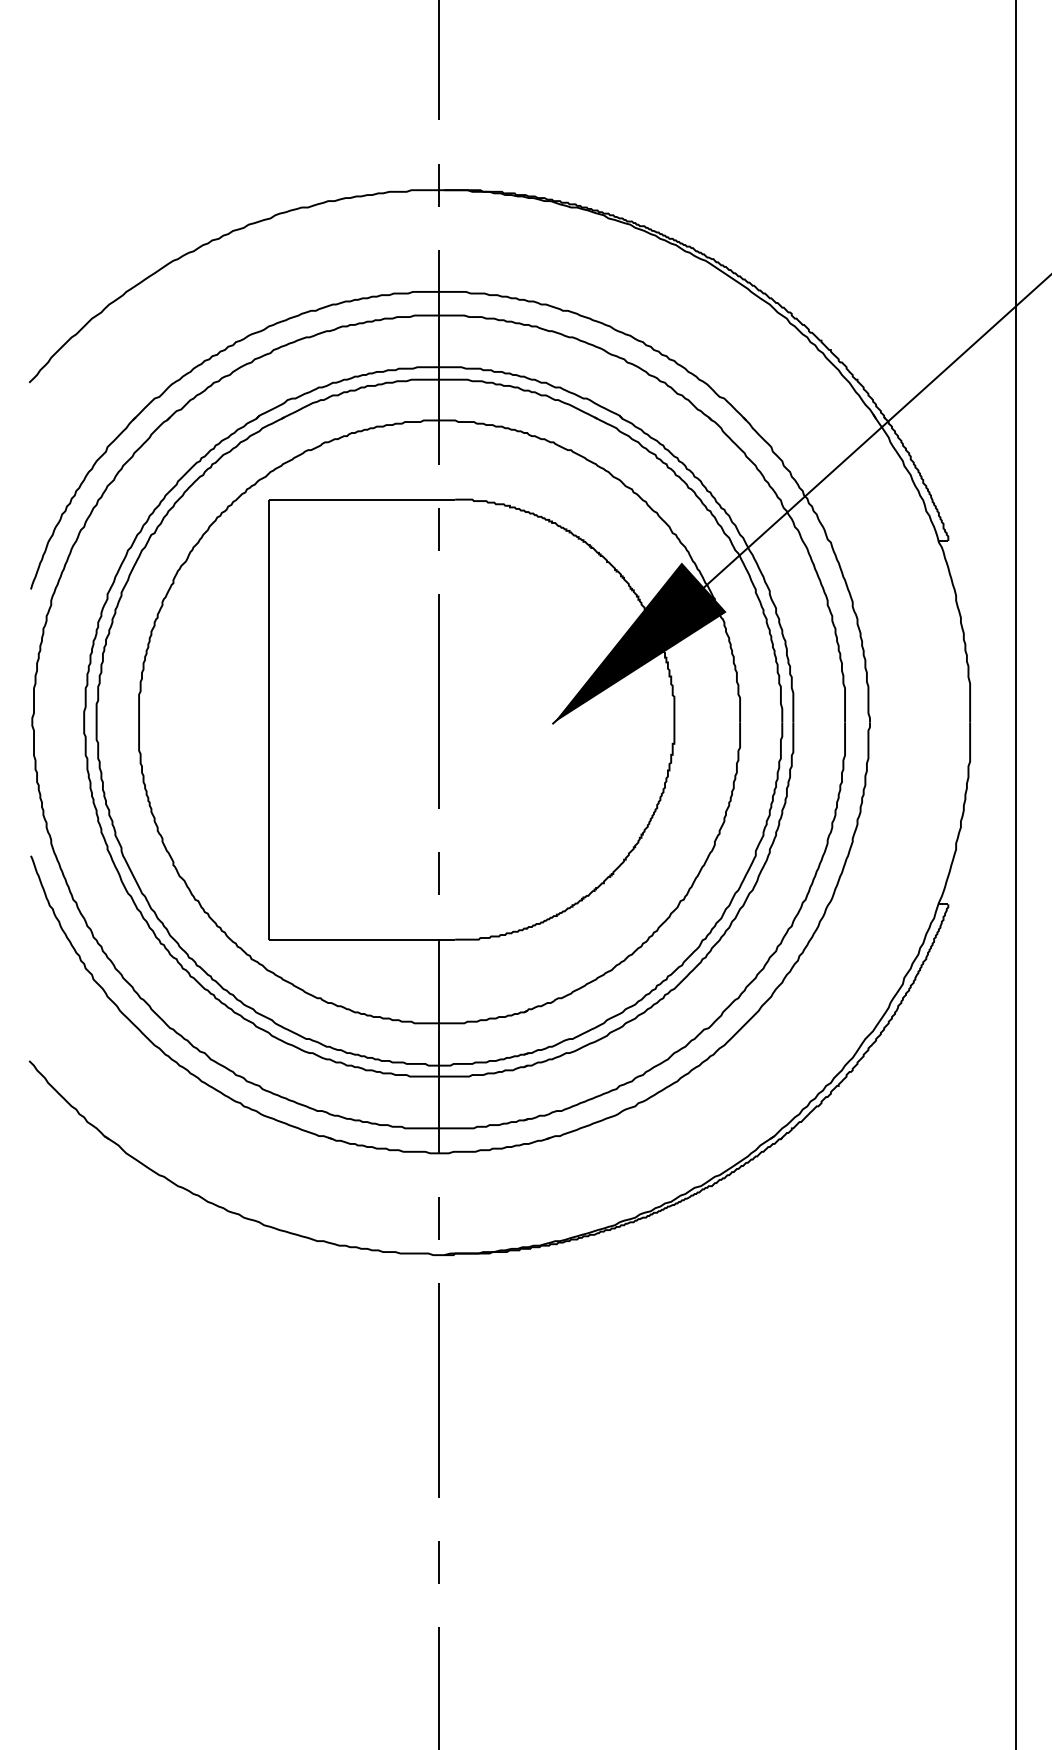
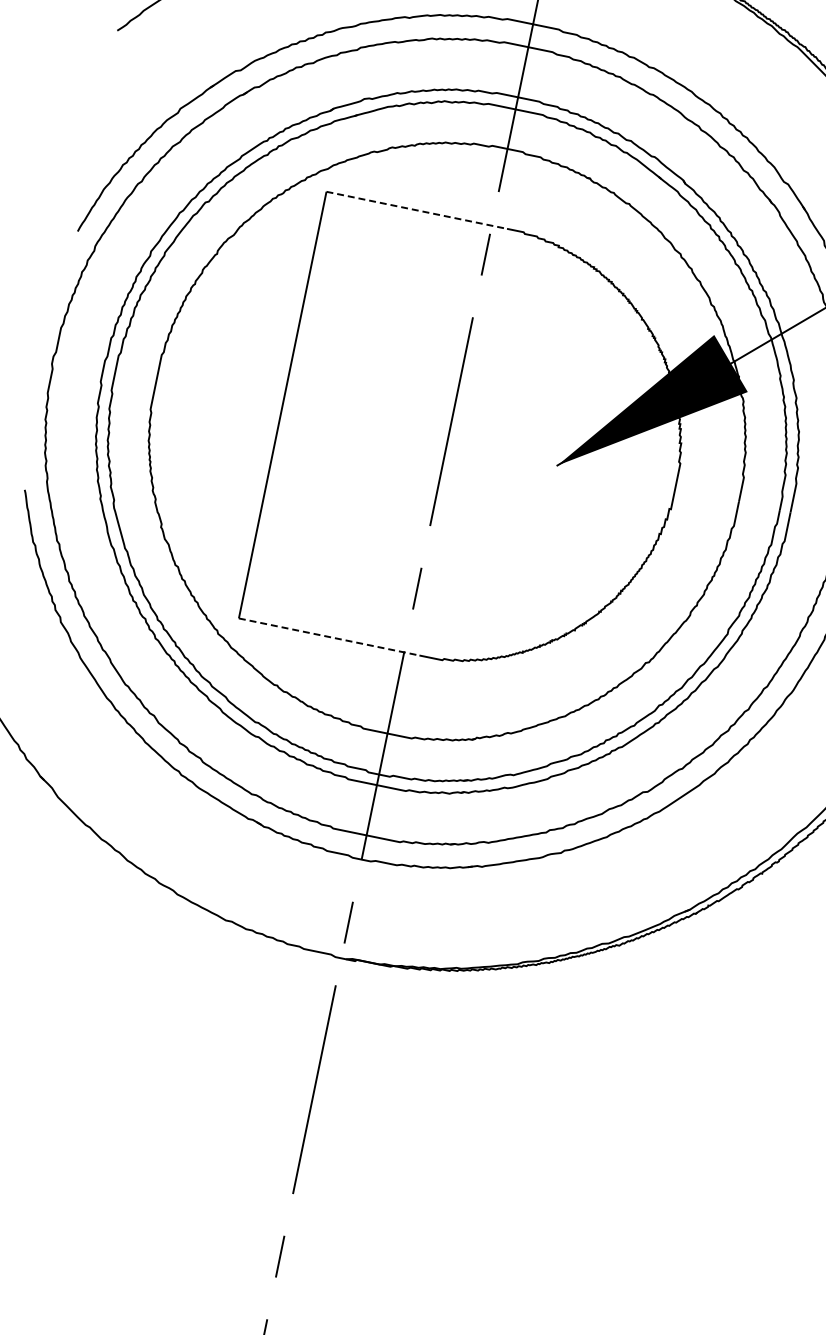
line: (362, 499) -> (417, 210), solid -> dashed
line: (362, 939) -> (329, 636), solid -> dashed

